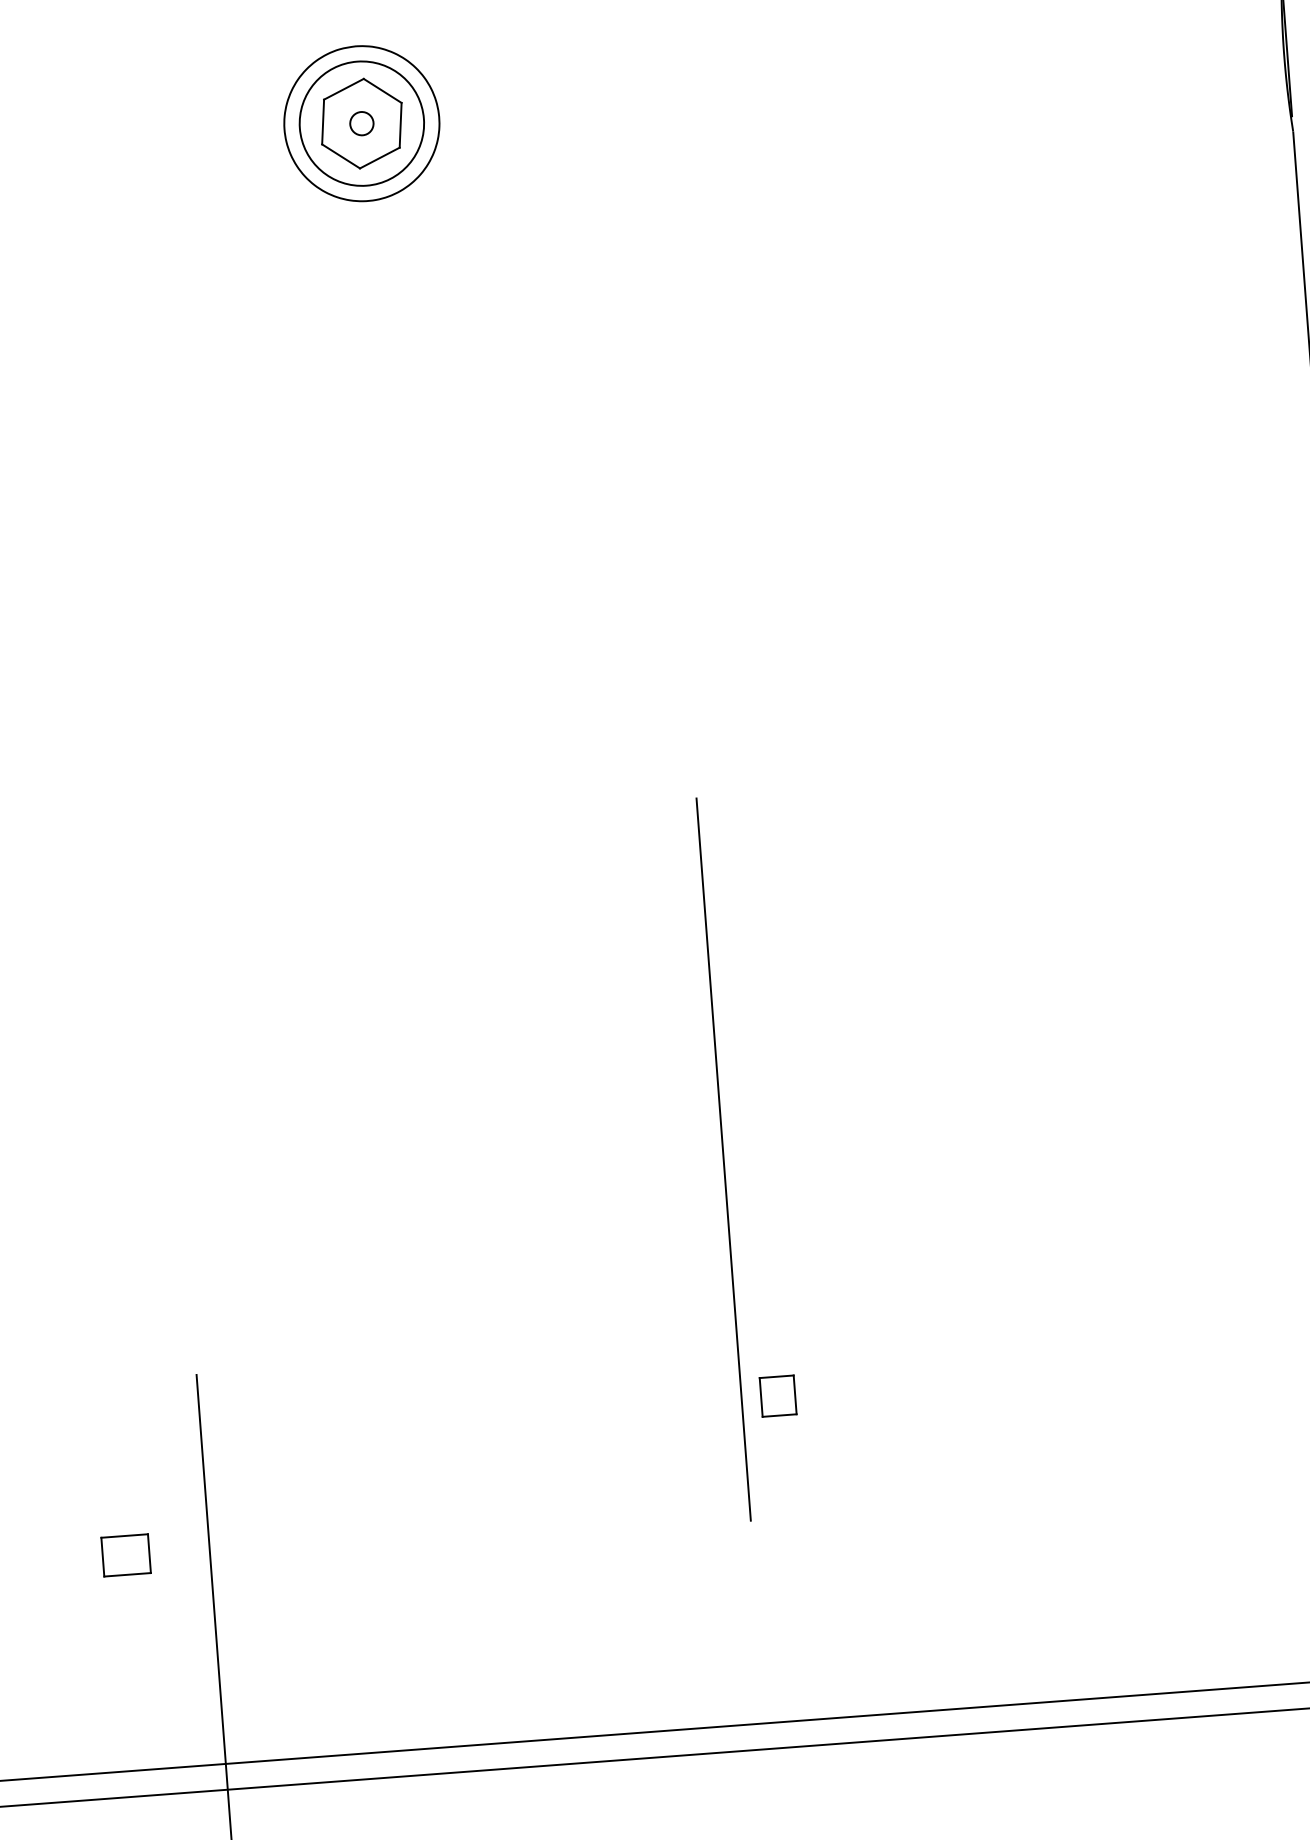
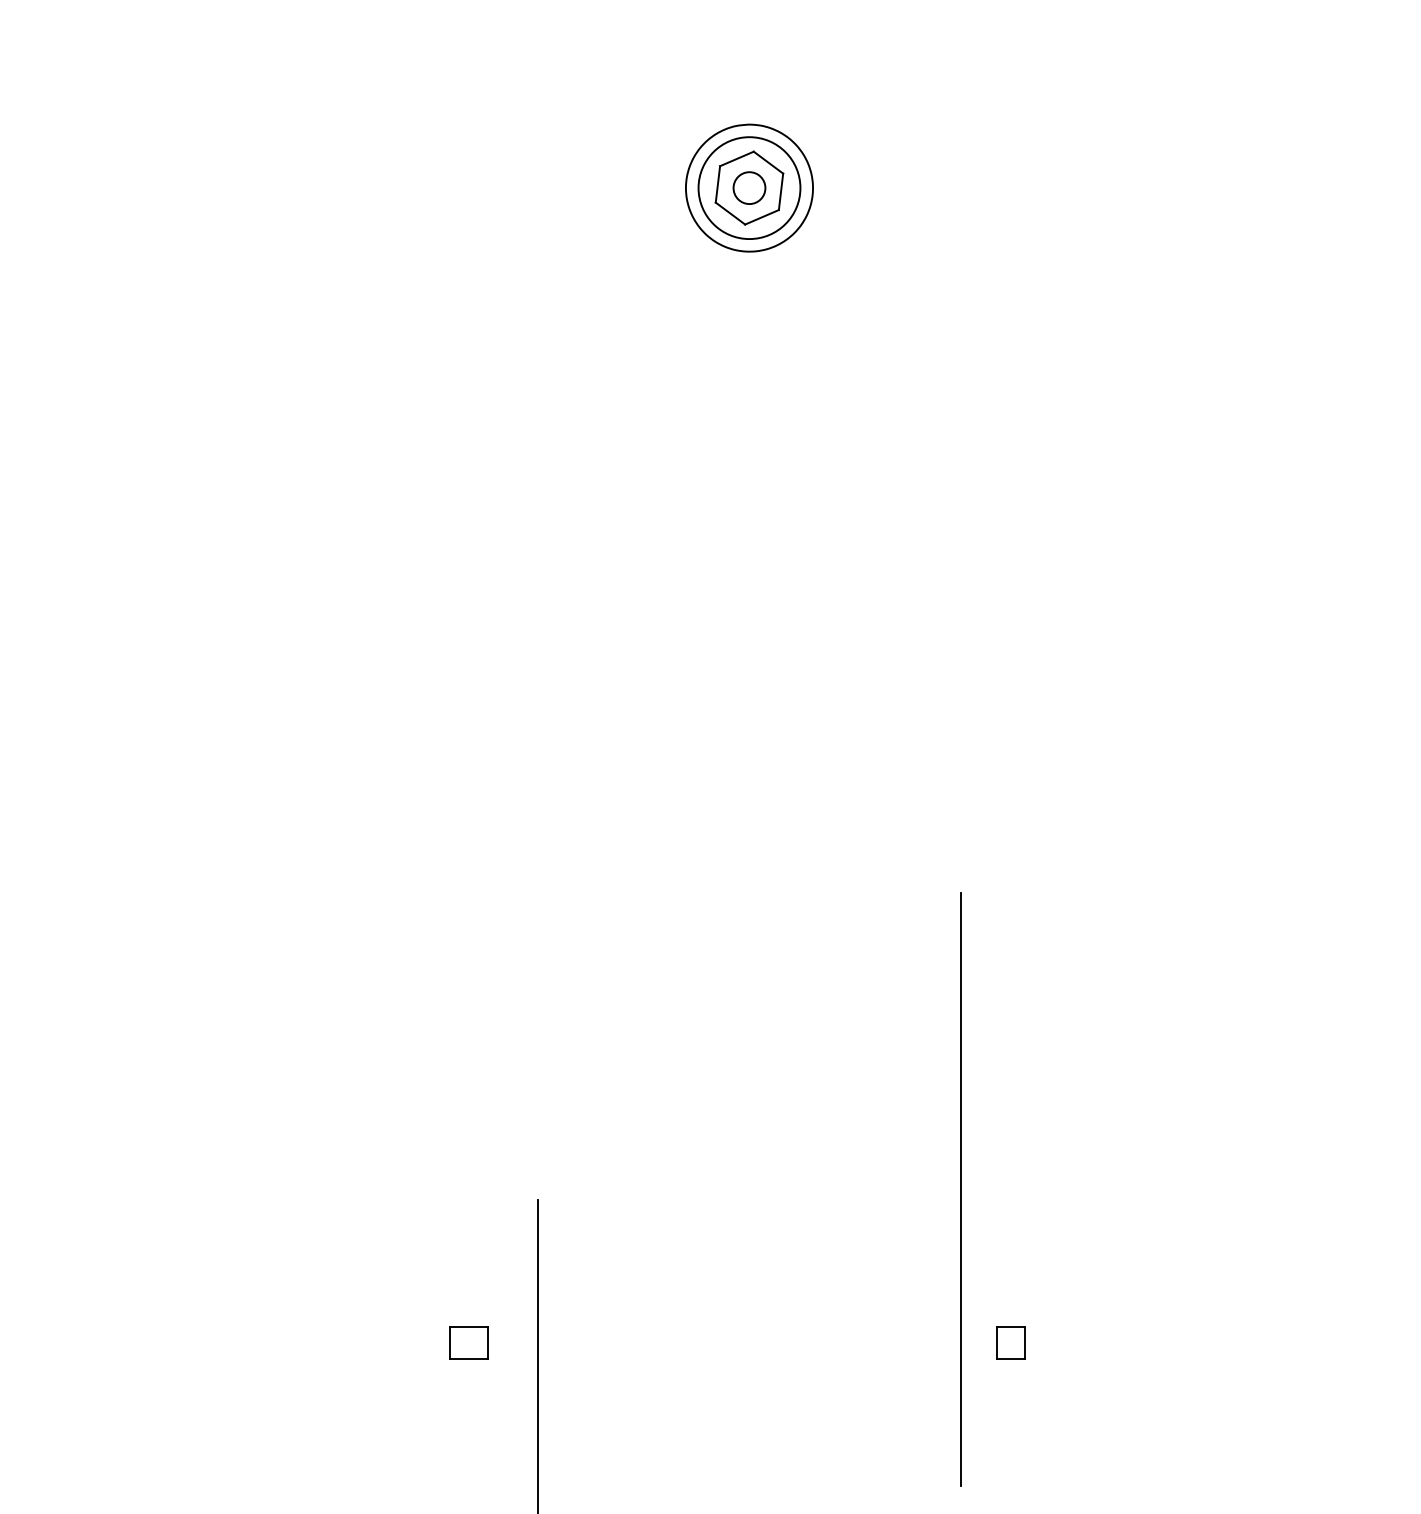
circle: (361, 124) -> (749, 188), size x1.67
line: (722, 1159) -> (960, 1189), moved
part: (777, 1395) -> (1010, 1342), moved

